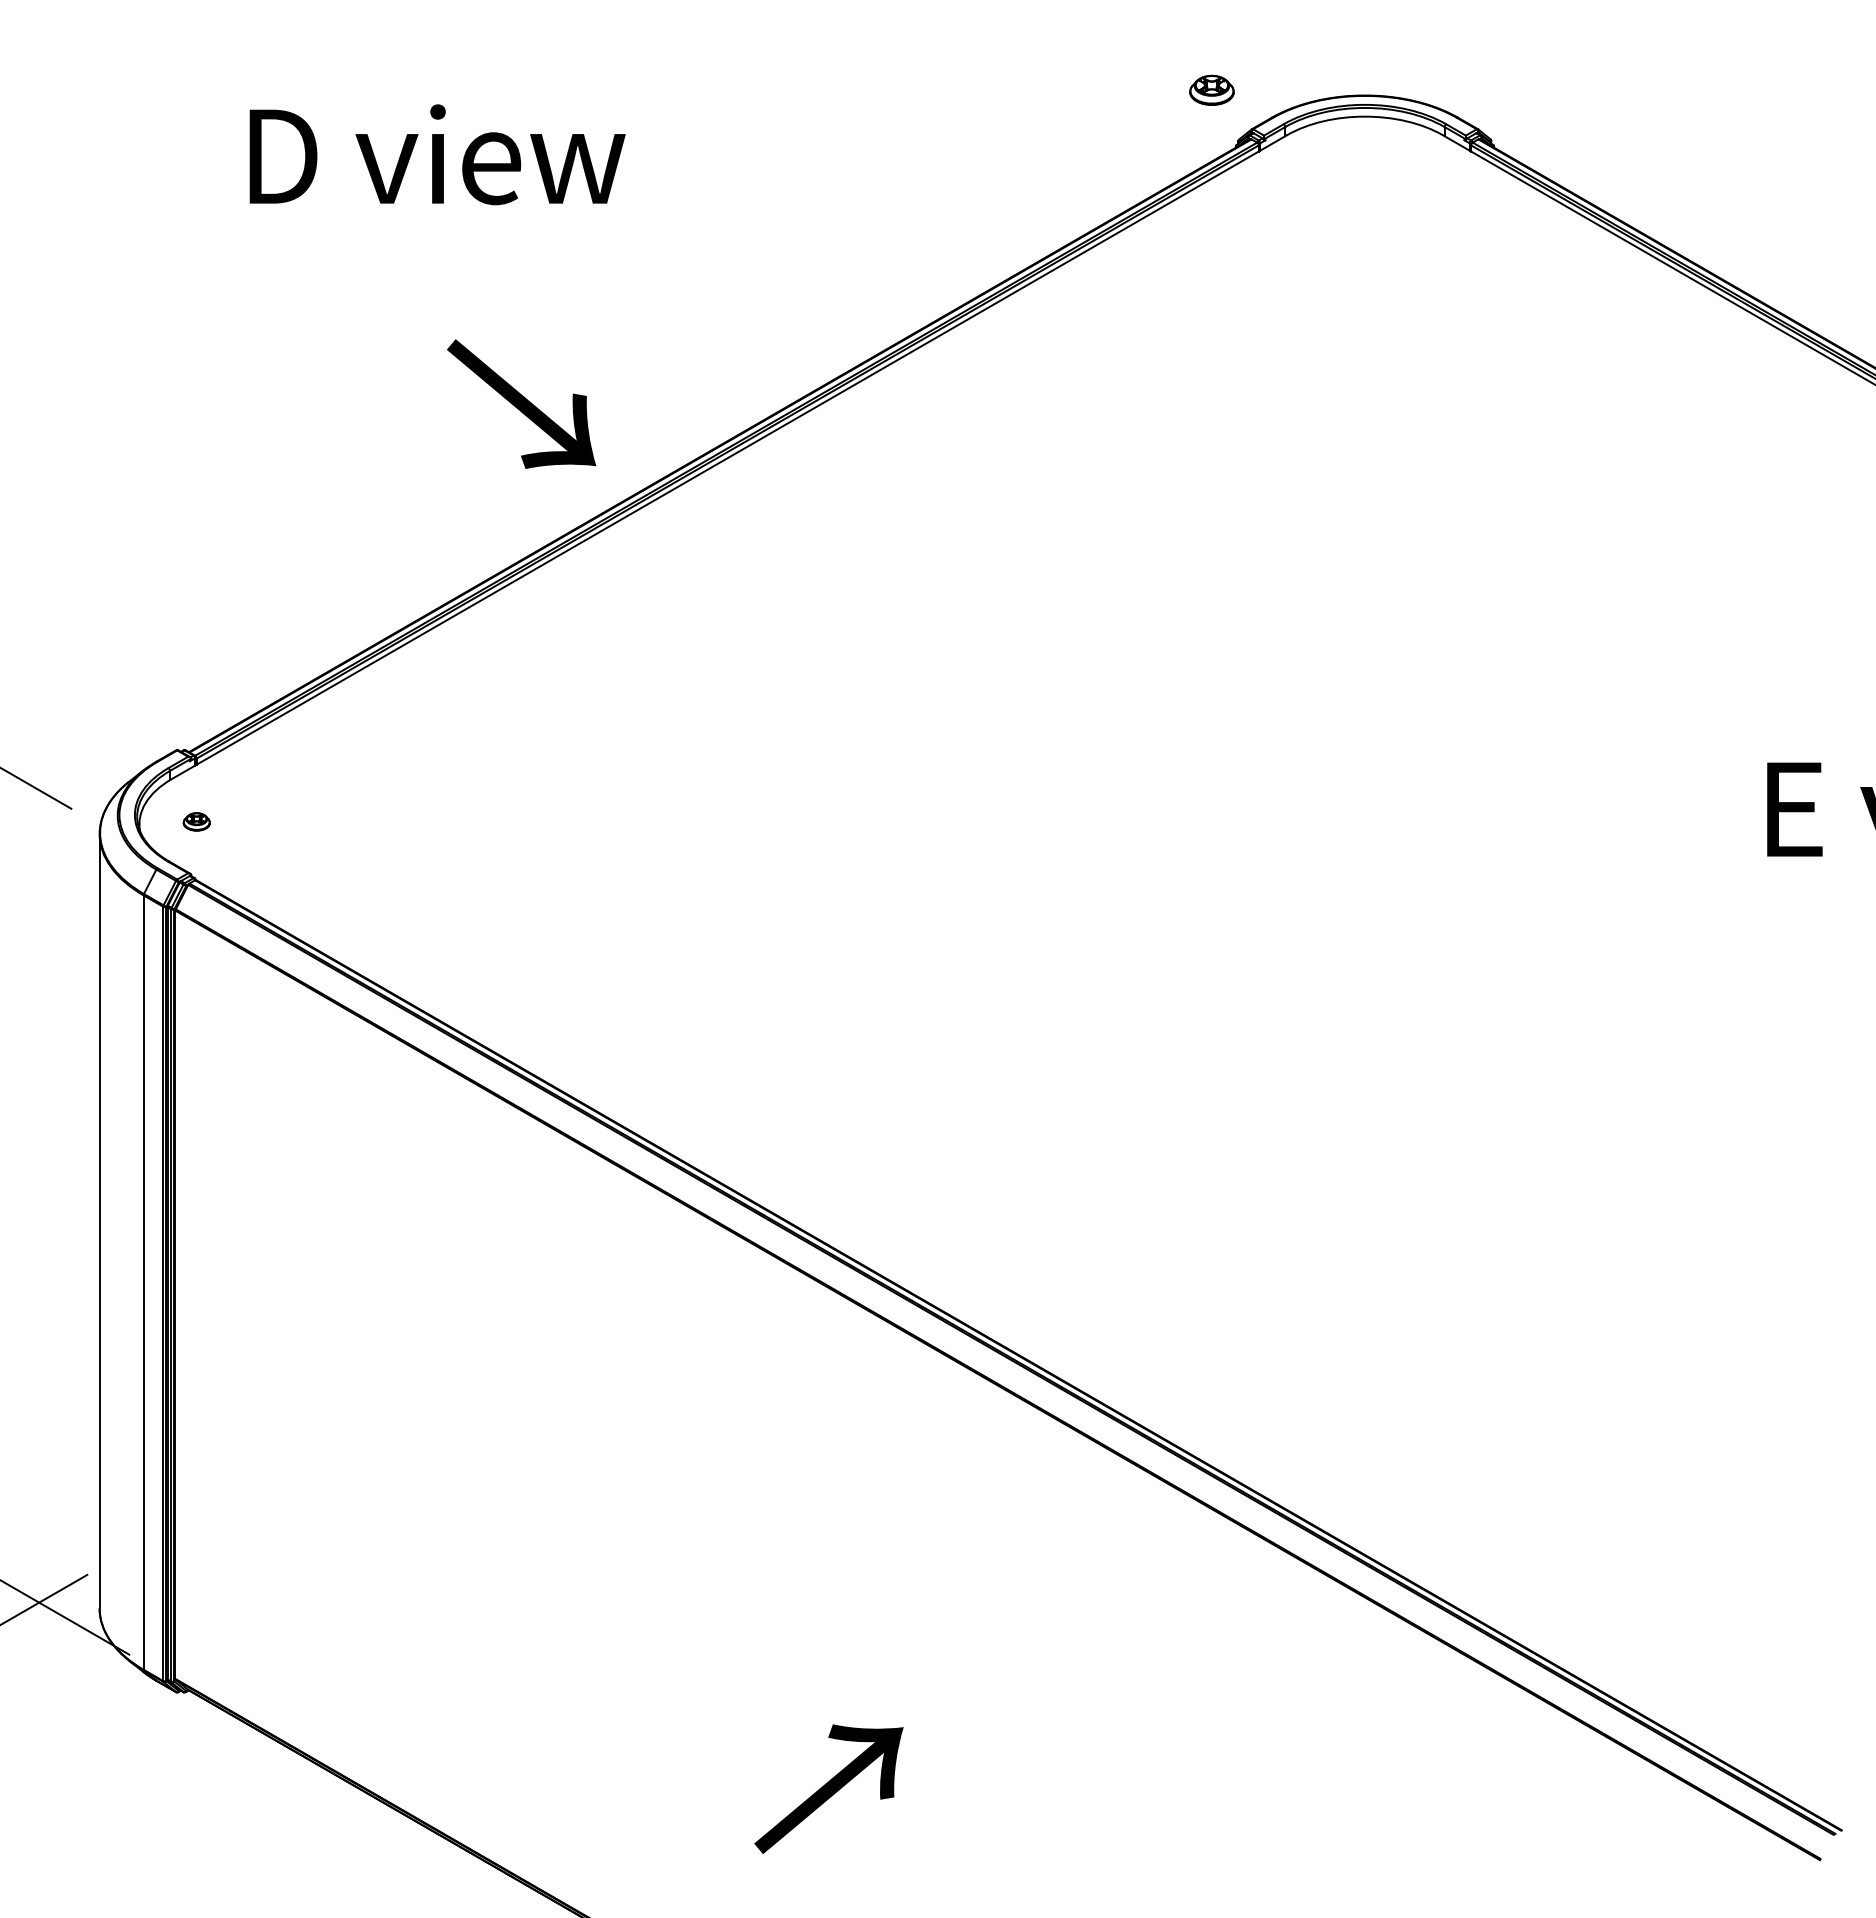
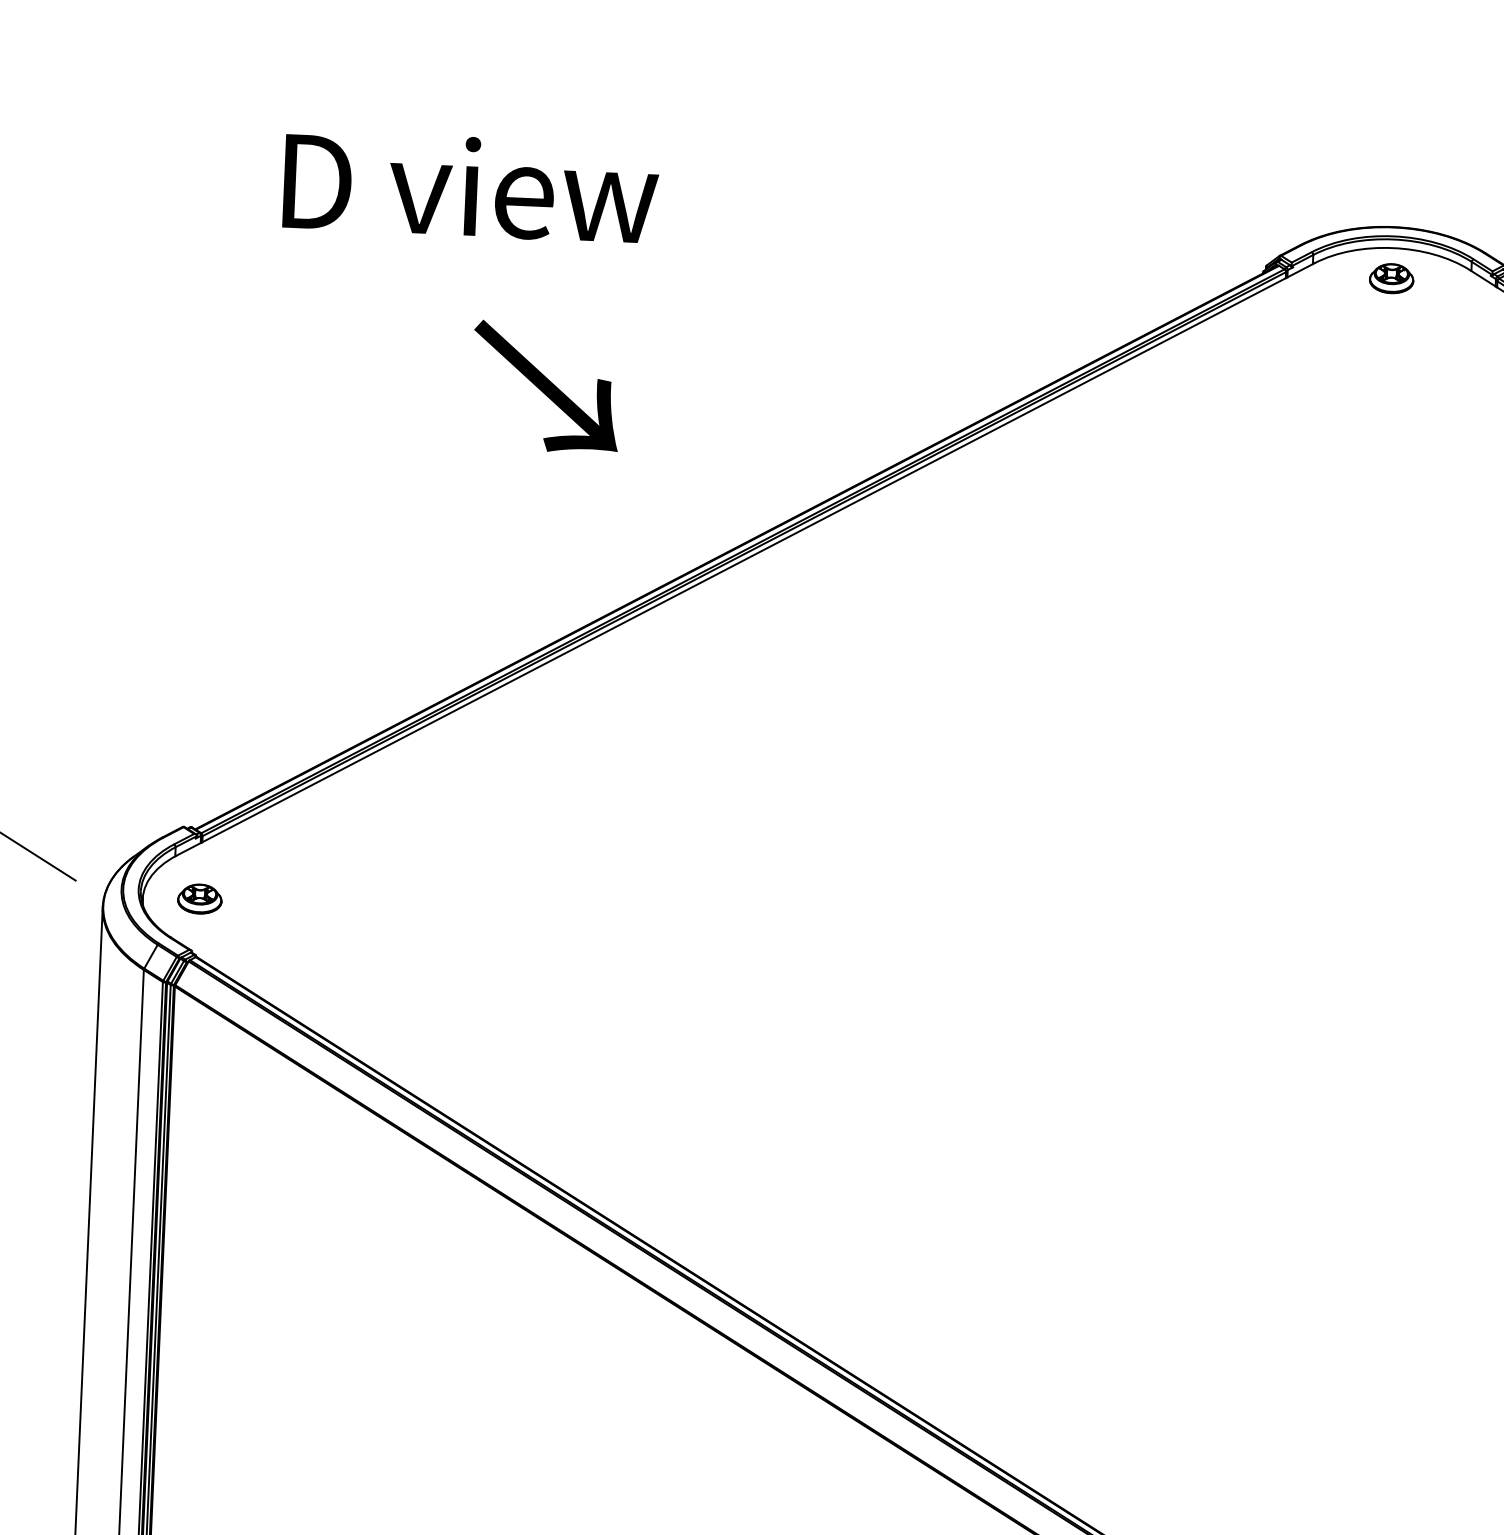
part: (1211, 89) -> (1391, 277), moved
text: (437, 154) -> (471, 186), moved
text: (521, 403) -> (546, 386), moved
part: (196, 821) -> (199, 898), size x1.67

